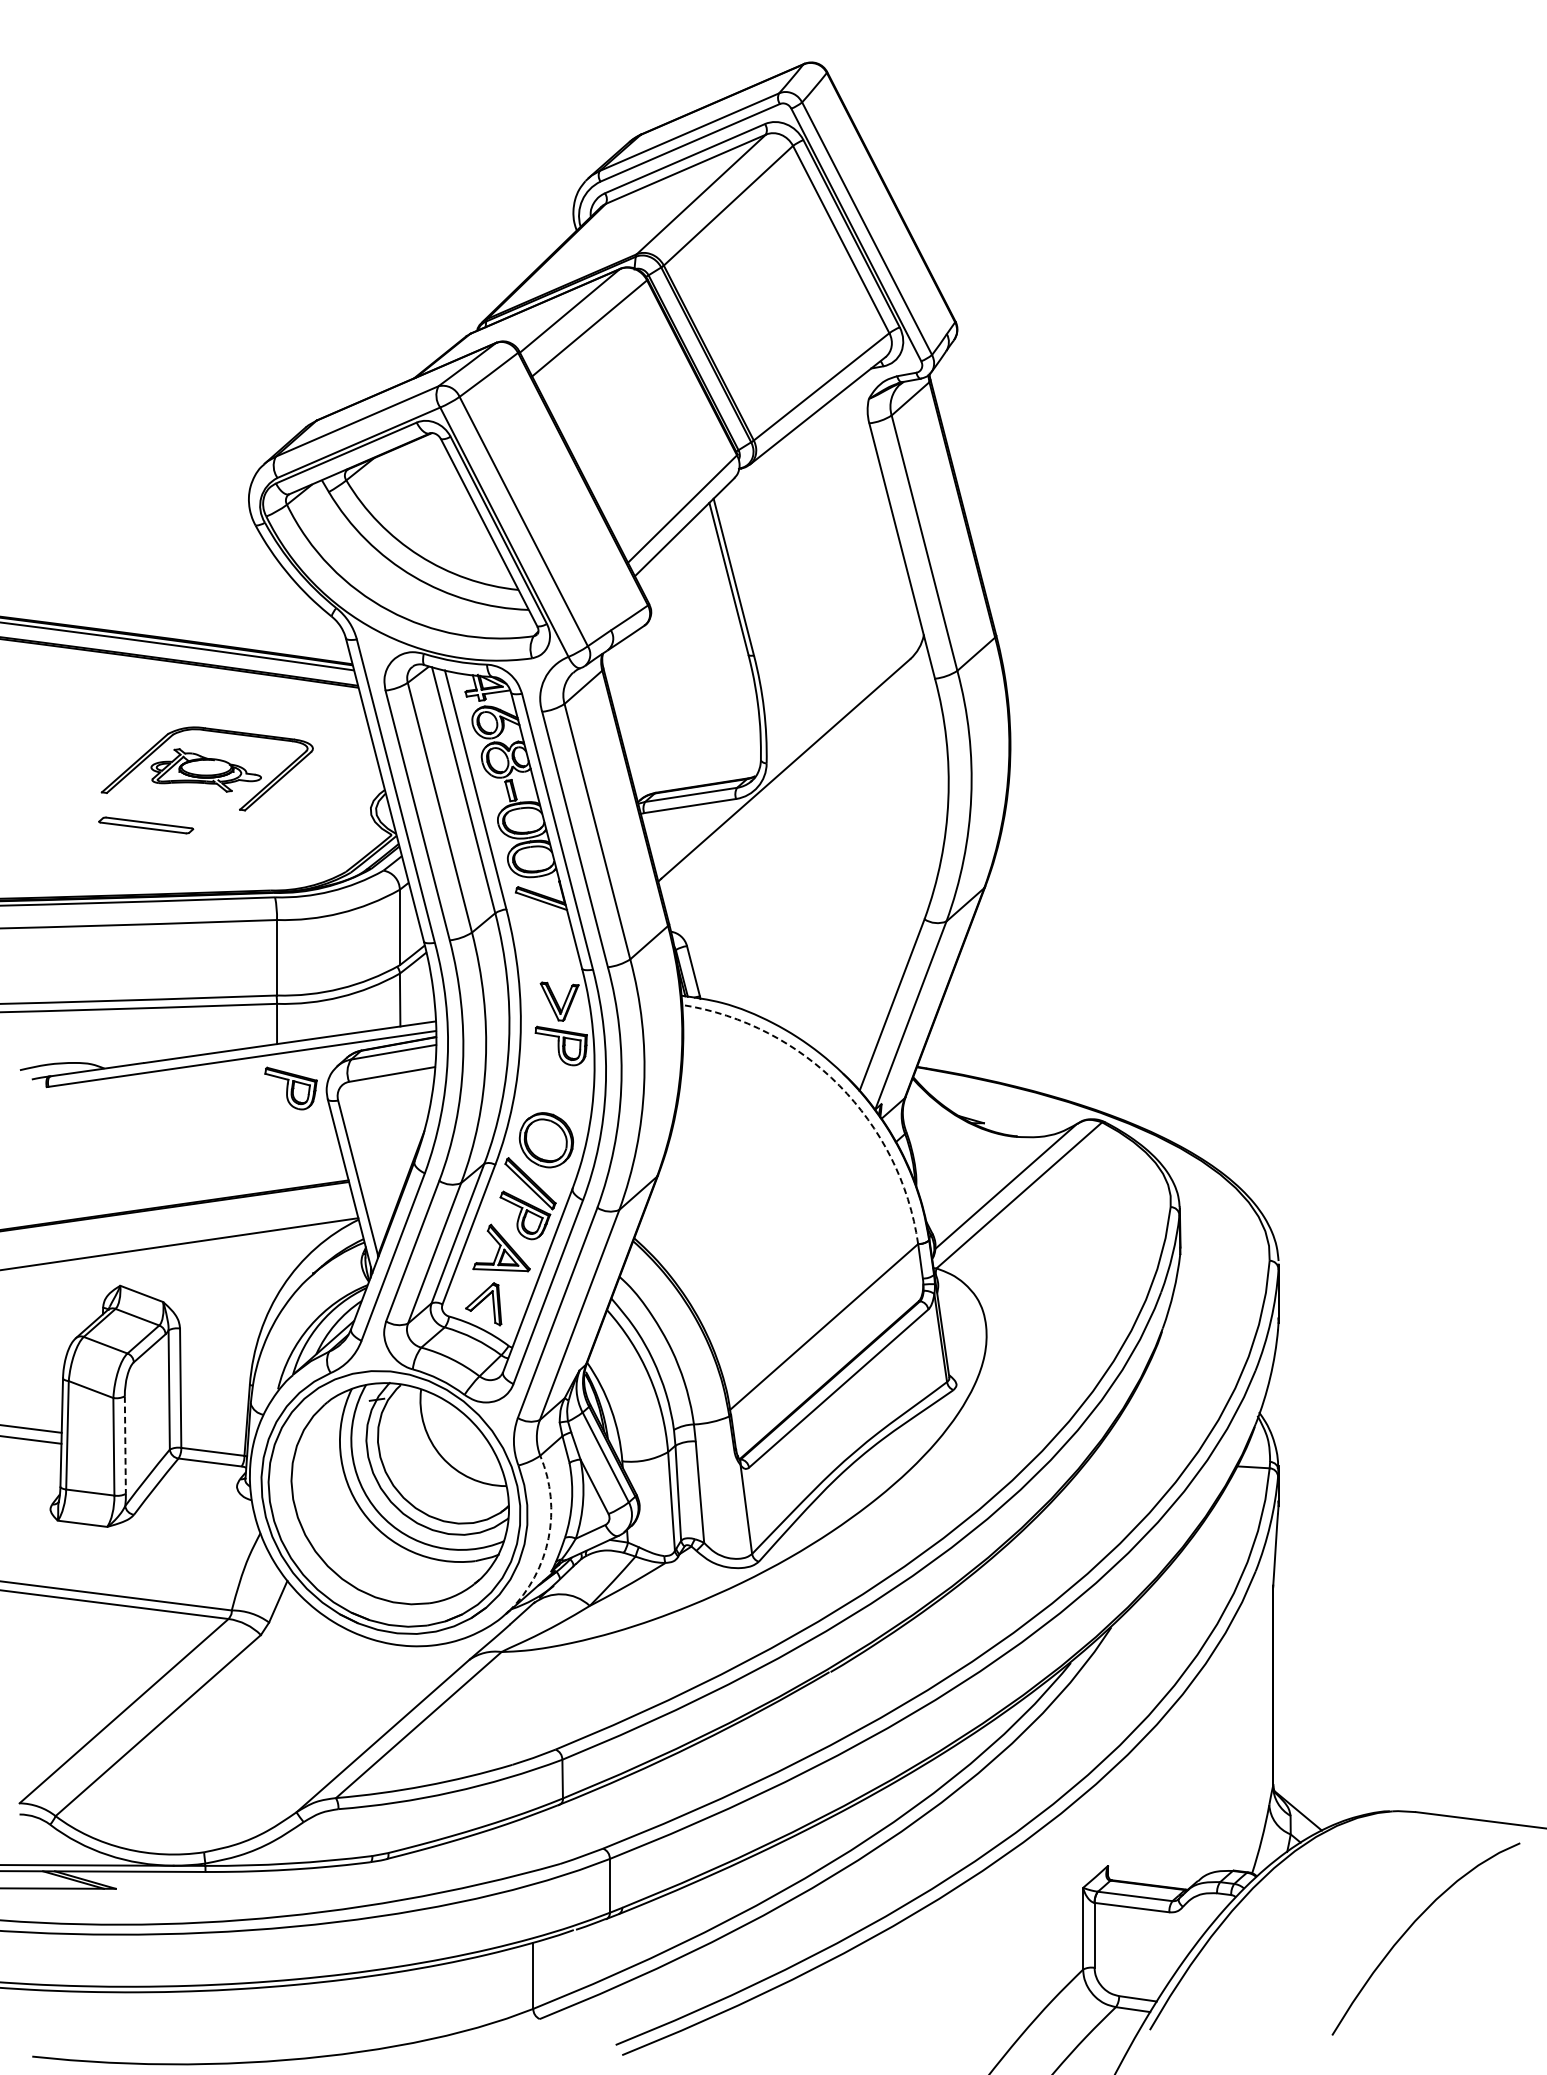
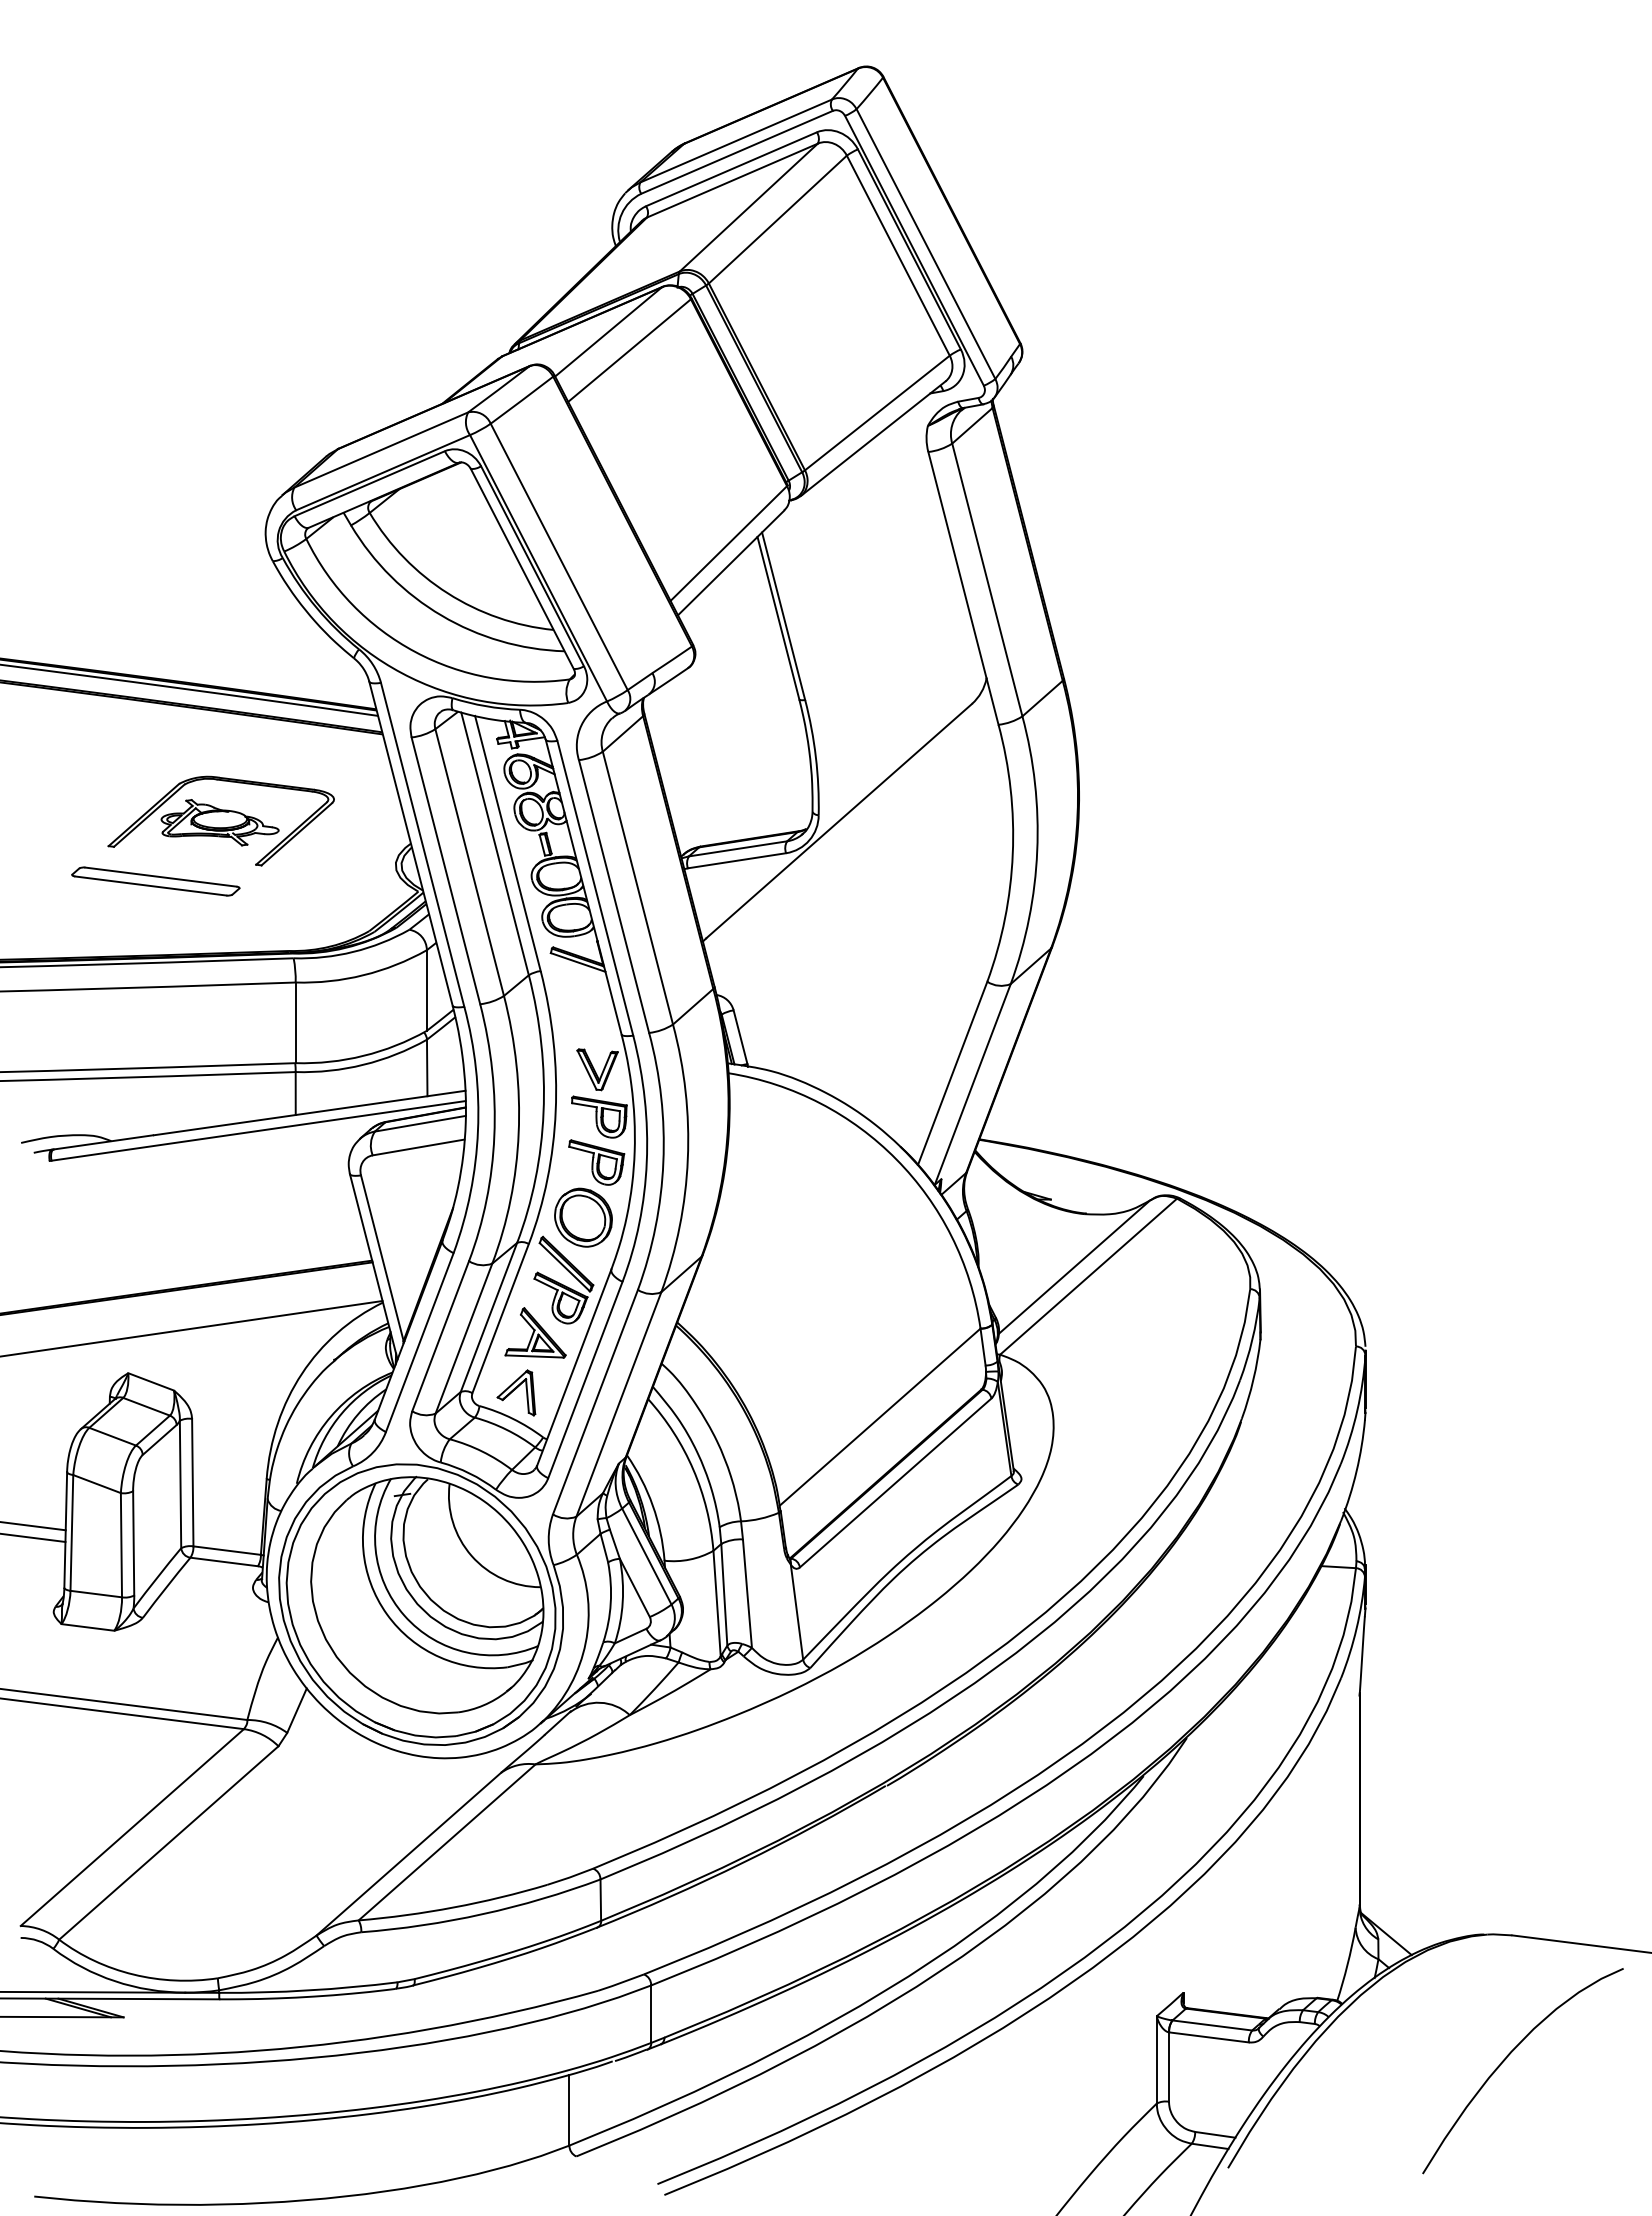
part: (145, 825) -> (155, 881), size x1.67
arc: (839, 1085) -> (896, 1159), dashed -> solid
part: (290, 1088) -> (596, 1162), moved
line: (125, 1445) -> (133, 1543), dashed -> solid
arc: (548, 1537) -> (585, 1642), dashed -> solid

